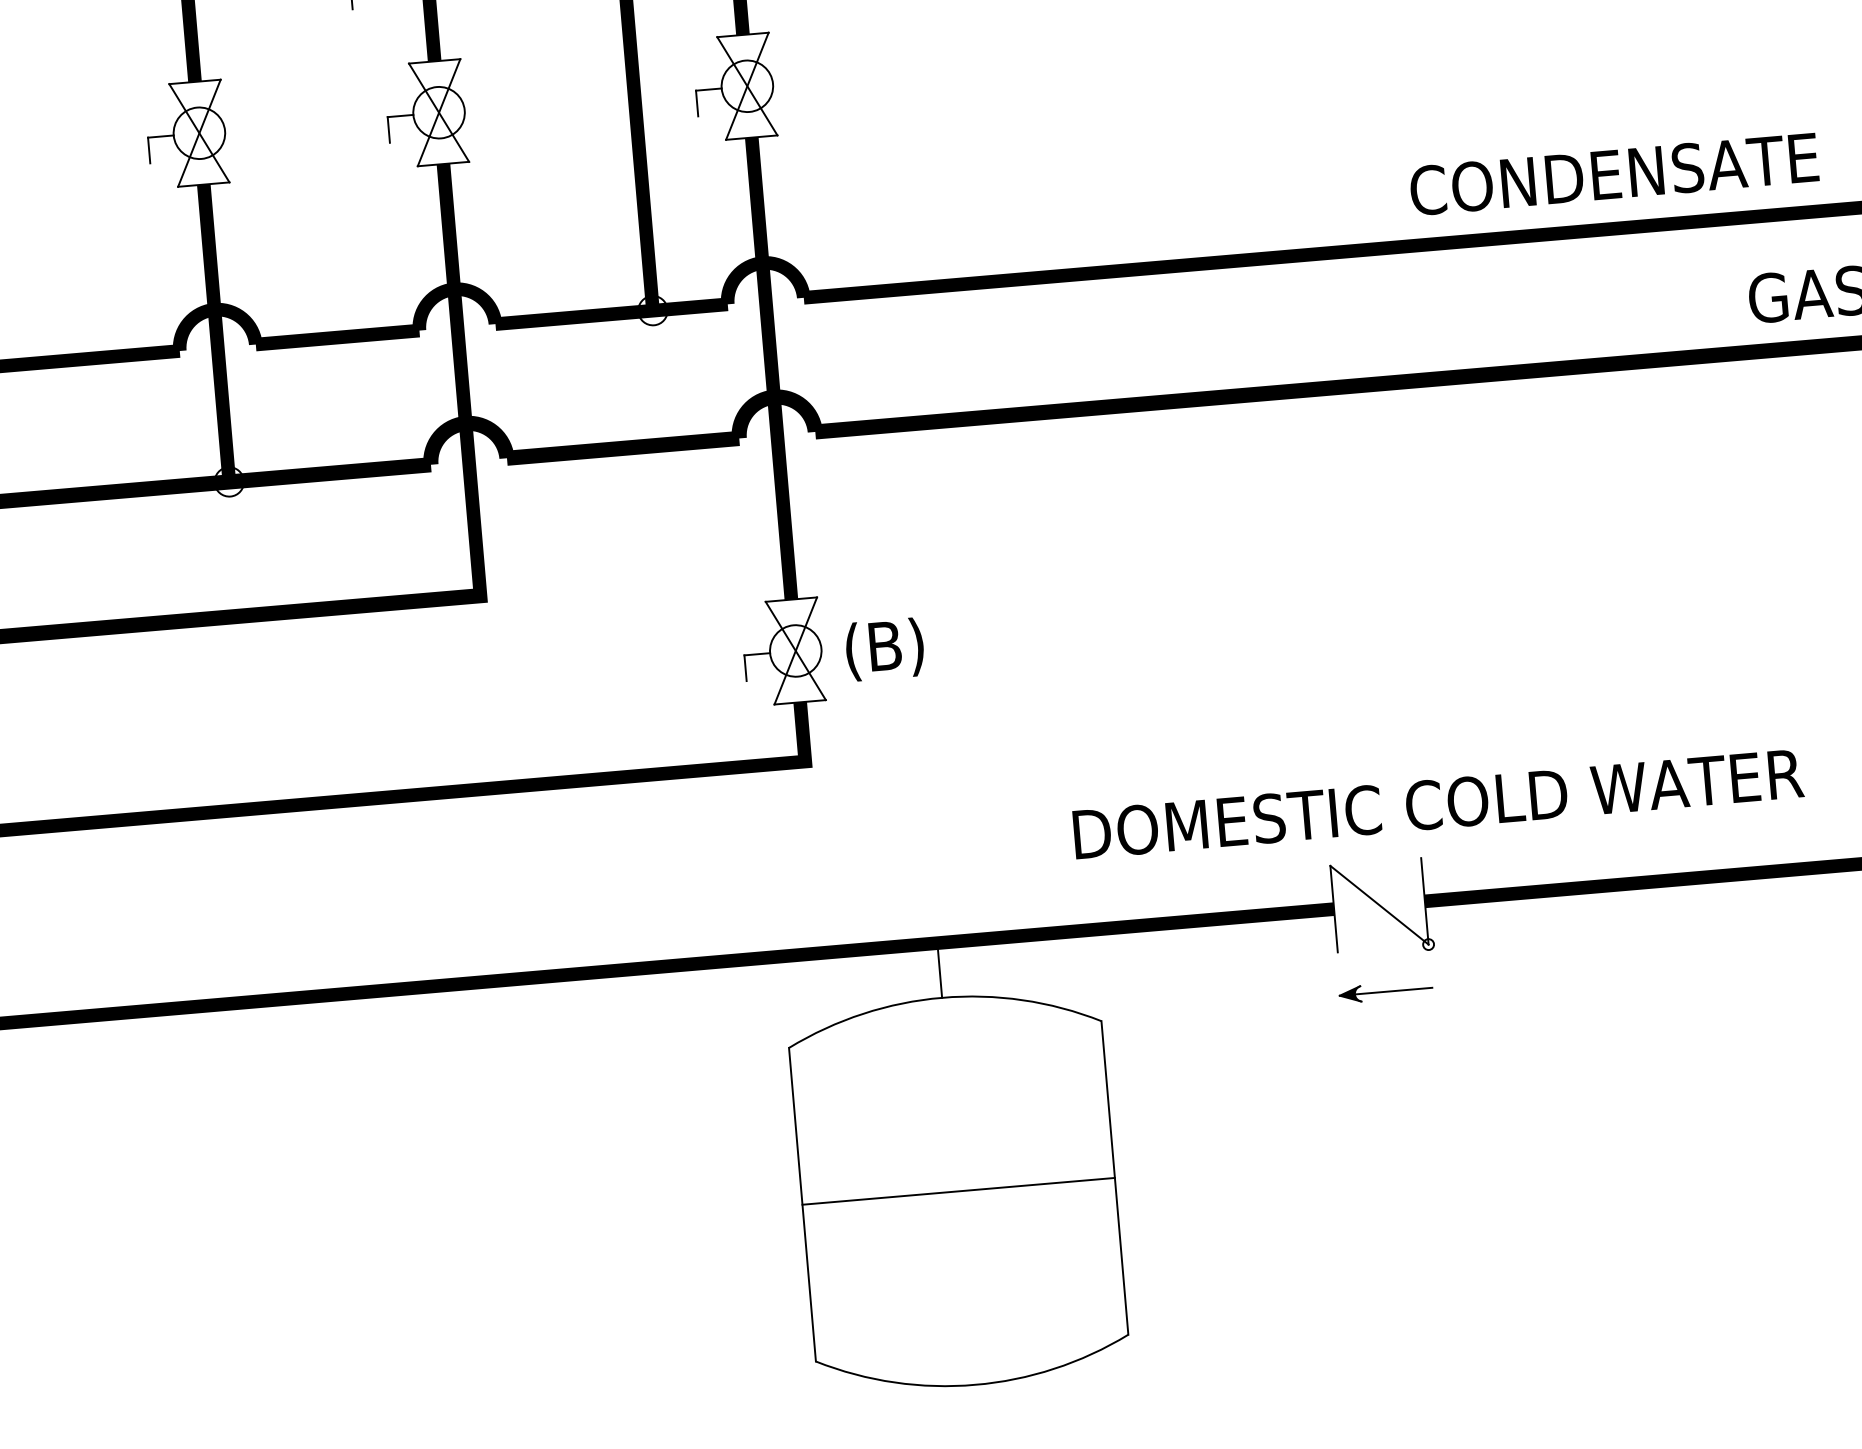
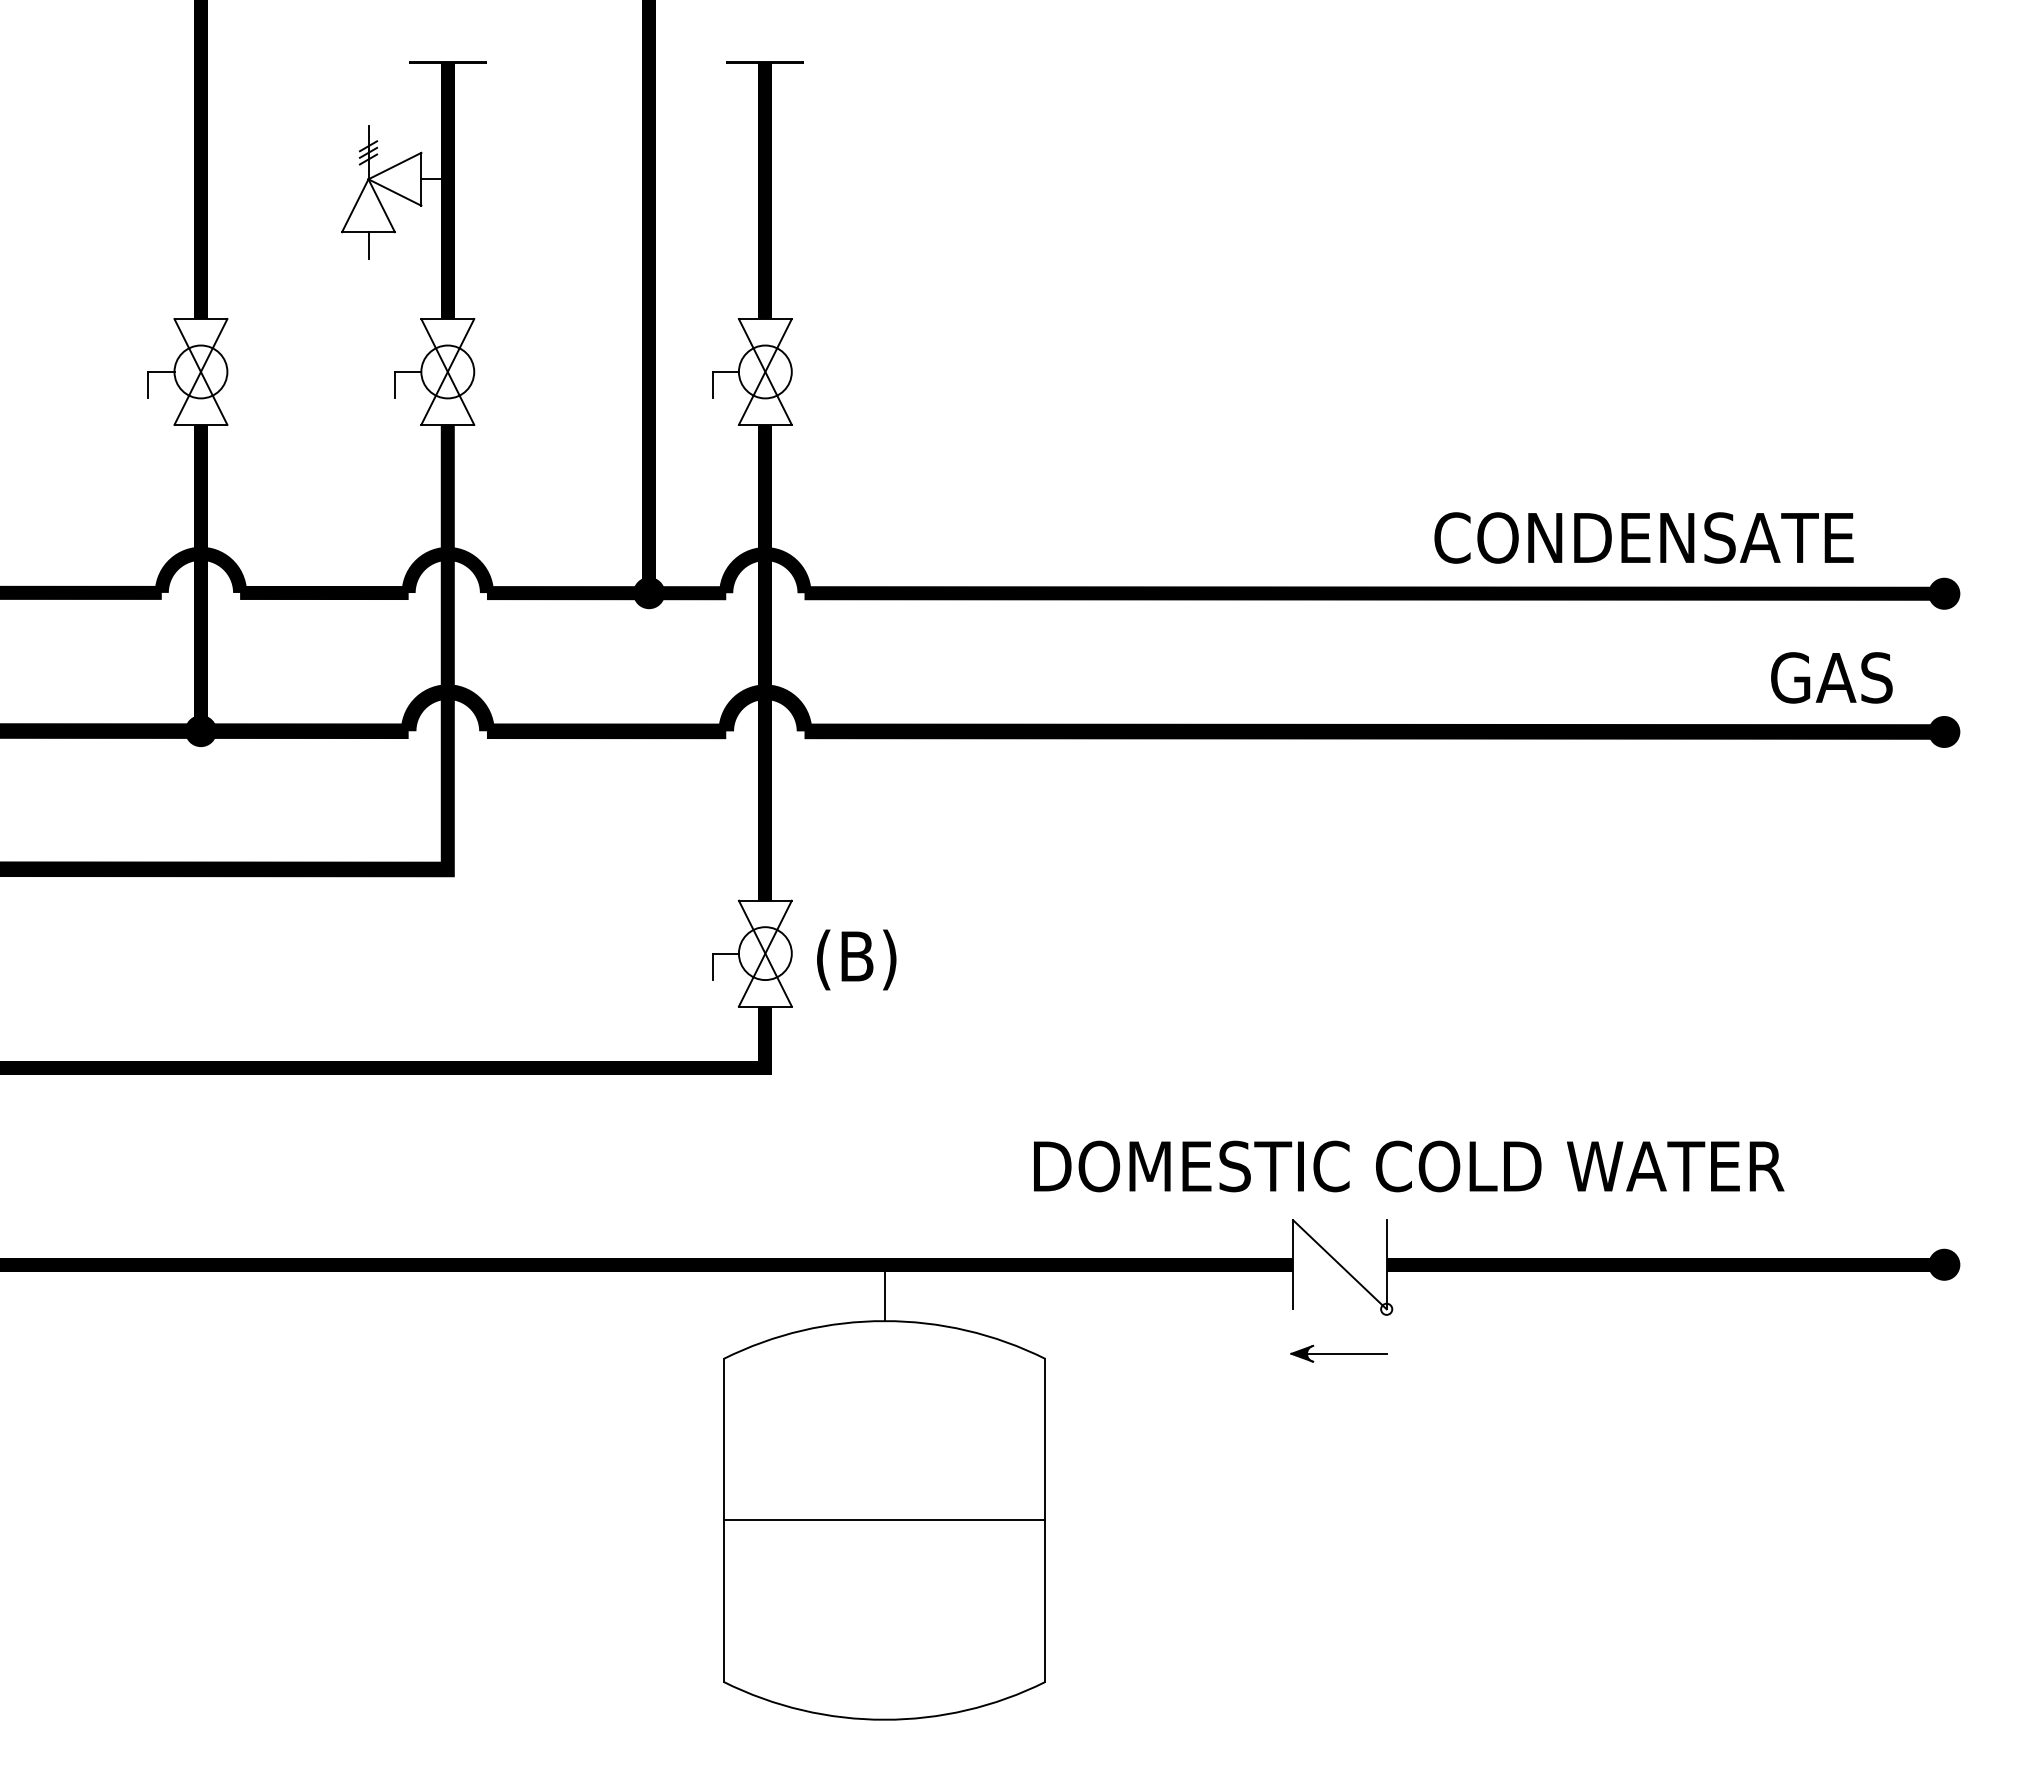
fill: (653, 311) -> (649, 593), added
fill: (228, 482) -> (200, 731), added

